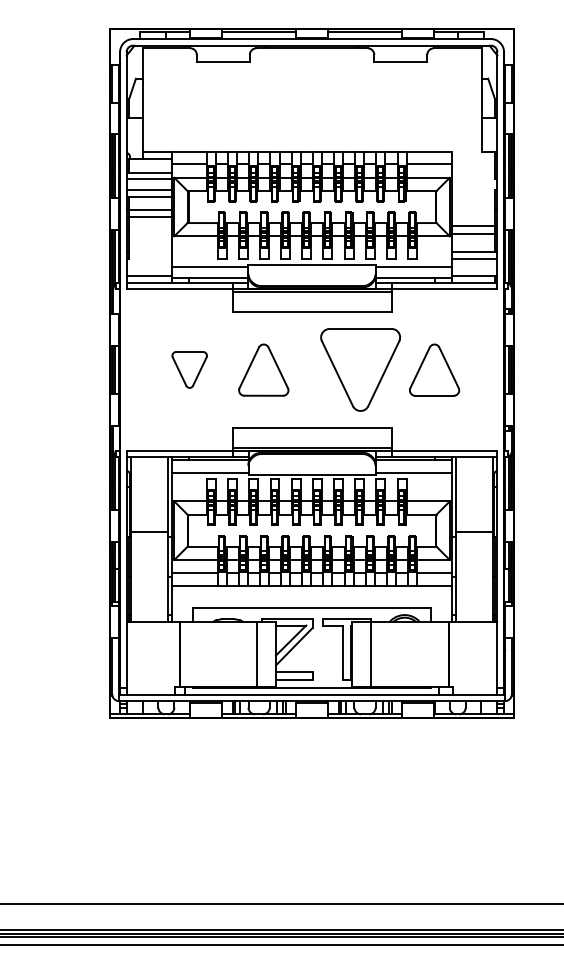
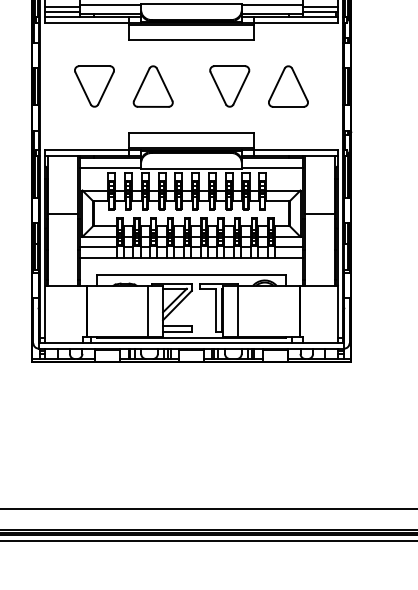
line: (148, 269) -> (62, 6), added
line: (474, 269) -> (320, 6), added
part: (189, 369) -> (94, 86), size x1.43
part: (359, 369) -> (229, 86), size x0.62

